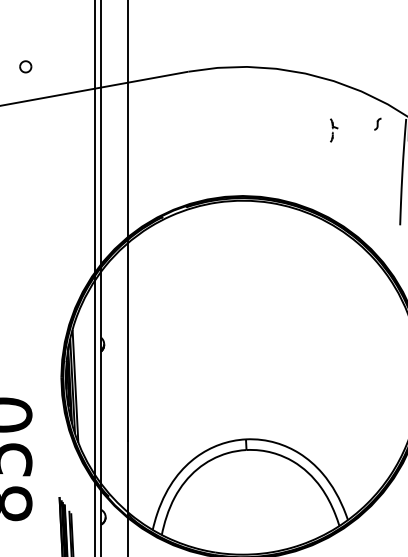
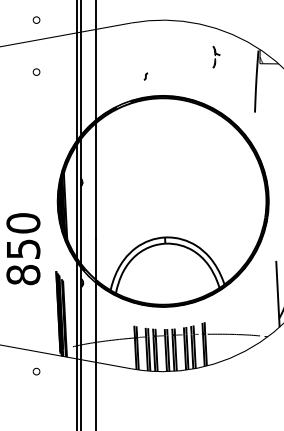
part: (377, 124) -> (145, 76), moved
part: (334, 130) -> (216, 57), size x1.6
part: (25, 154) -> (36, 71), added

